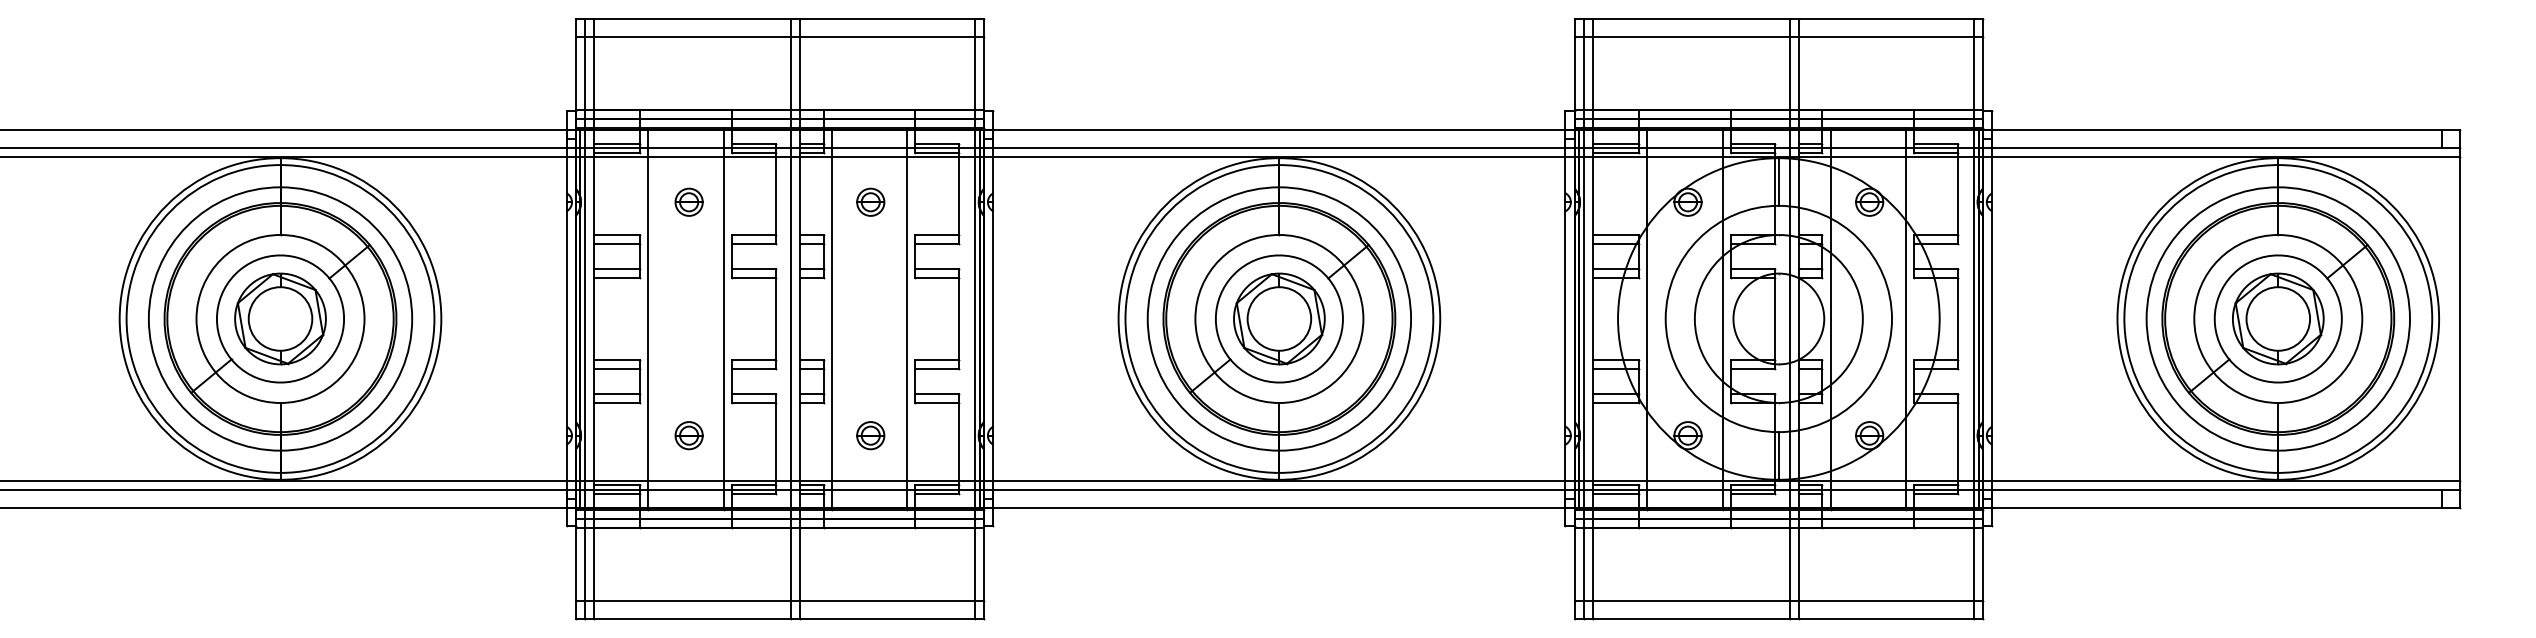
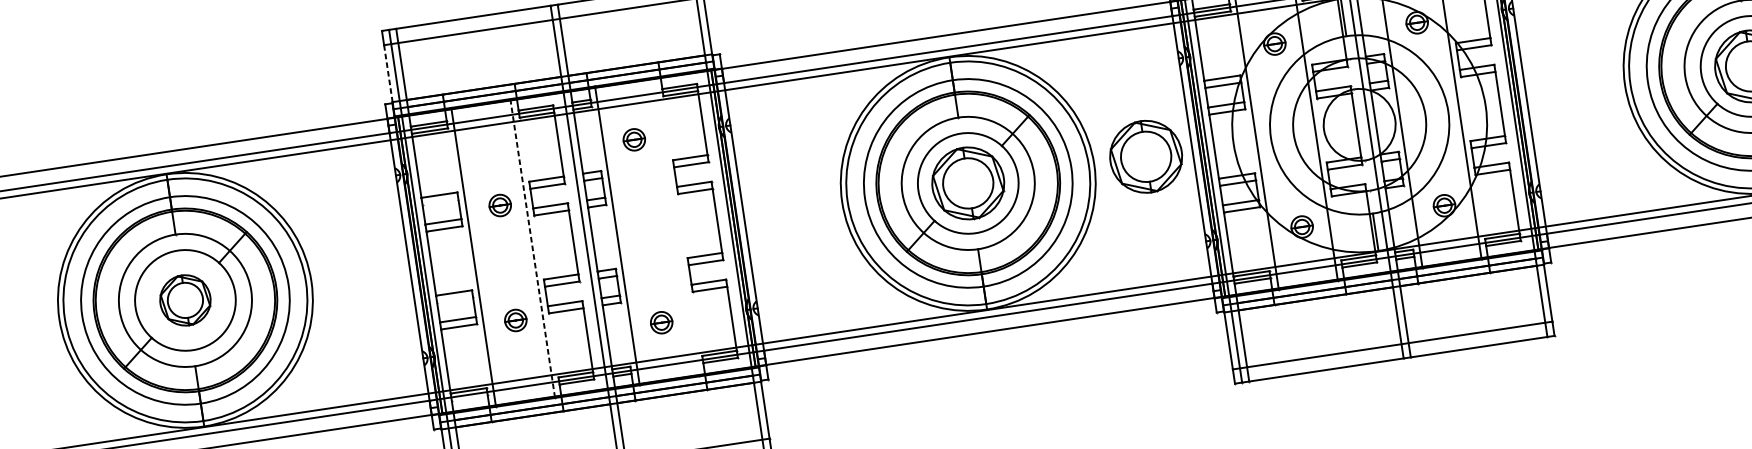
line: (576, 74) -> (388, 74), solid -> dashed
part: (688, 201) -> (499, 204), moved
line: (617, 244) -> (440, 202), removed
part: (280, 318) -> (185, 300), size x0.7
line: (907, 318) -> (676, 226), removed
part: (1506, 318) -> (1146, 156), added
line: (723, 319) -> (532, 248), solid -> dashed
line: (617, 368) -> (455, 299), removed
part: (688, 435) -> (515, 320), moved
line: (617, 493) -> (469, 397), removed

